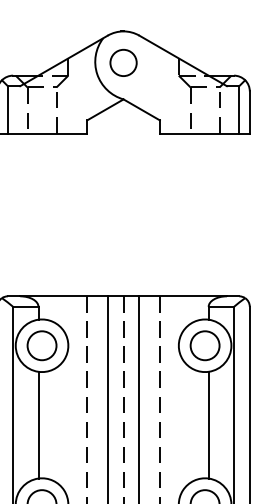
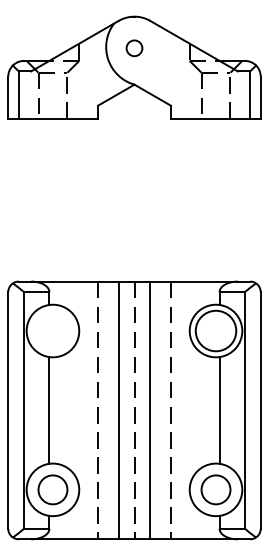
circle: (123, 63) -> (134, 48), size x0.6
circle: (41, 345) -> (52, 330), removed
circle: (204, 345) -> (215, 330), size x1.4

